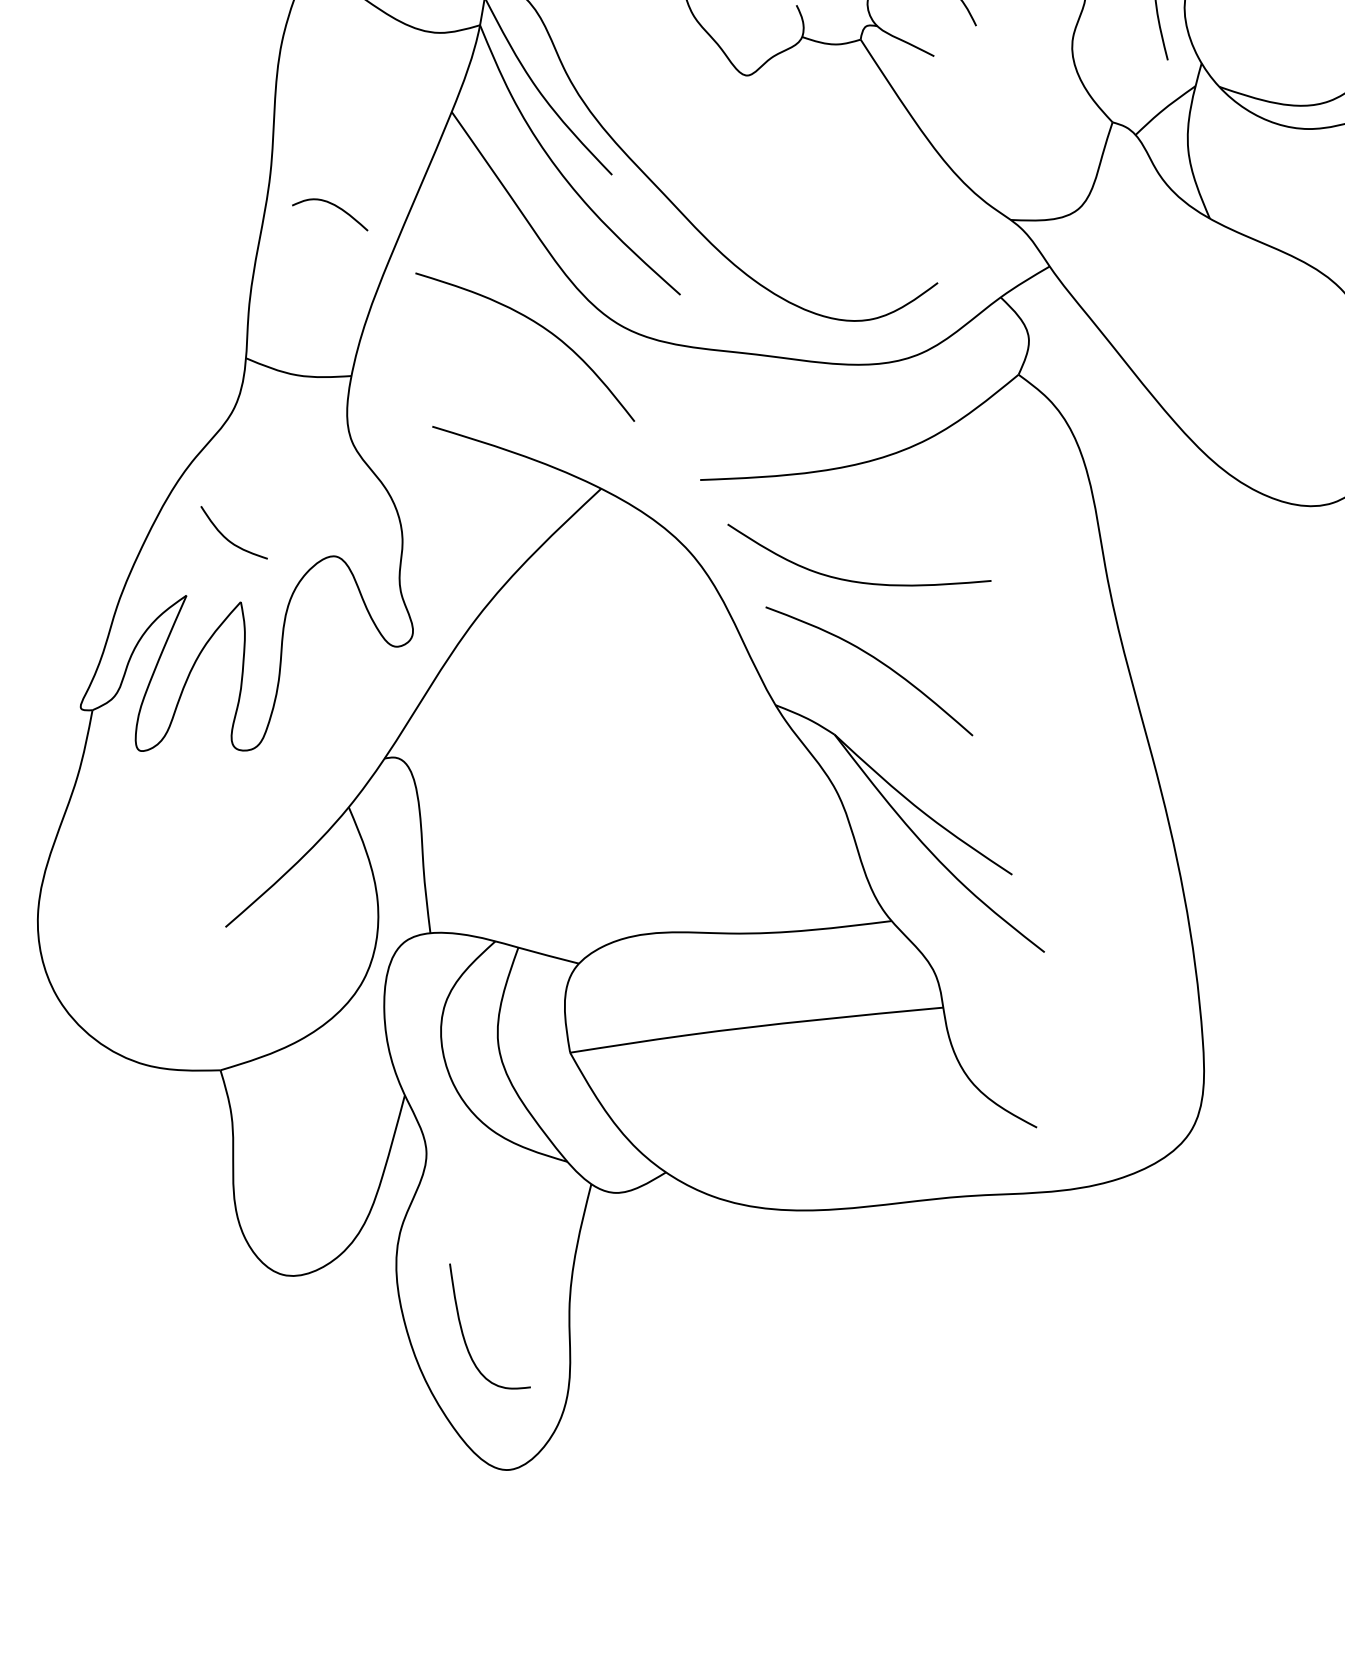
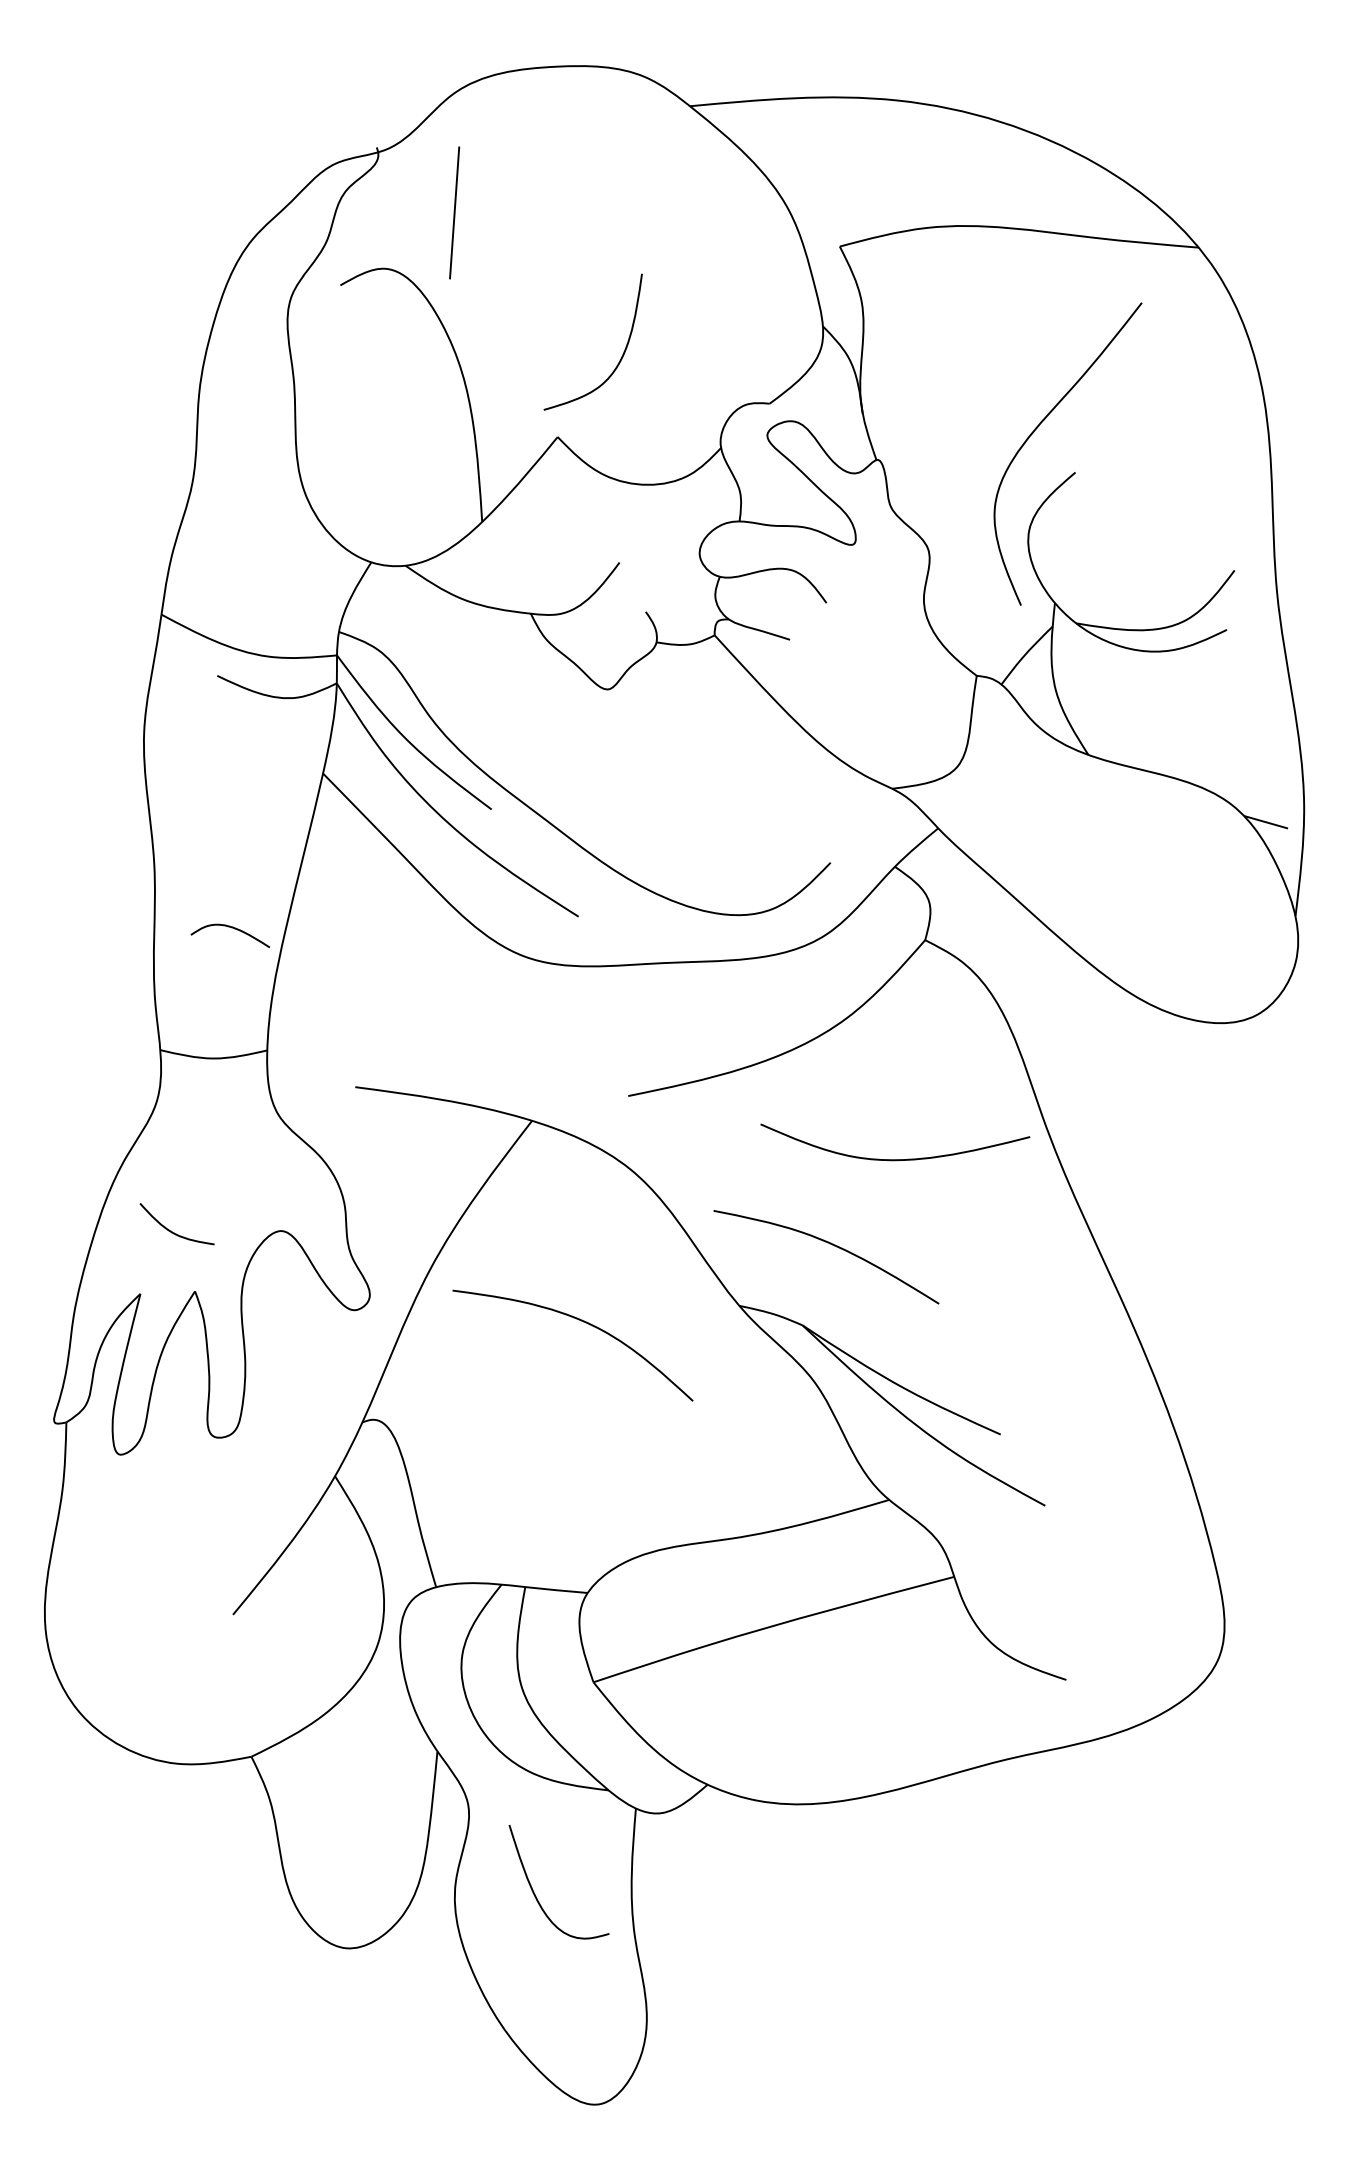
curve: (333, 205) -> (231, 928), moved
curve: (539, 326) -> (583, 1322), moved
curve: (854, 581) -> (895, 1159), moved
curve: (464, 1336) -> (535, 1894), moved

